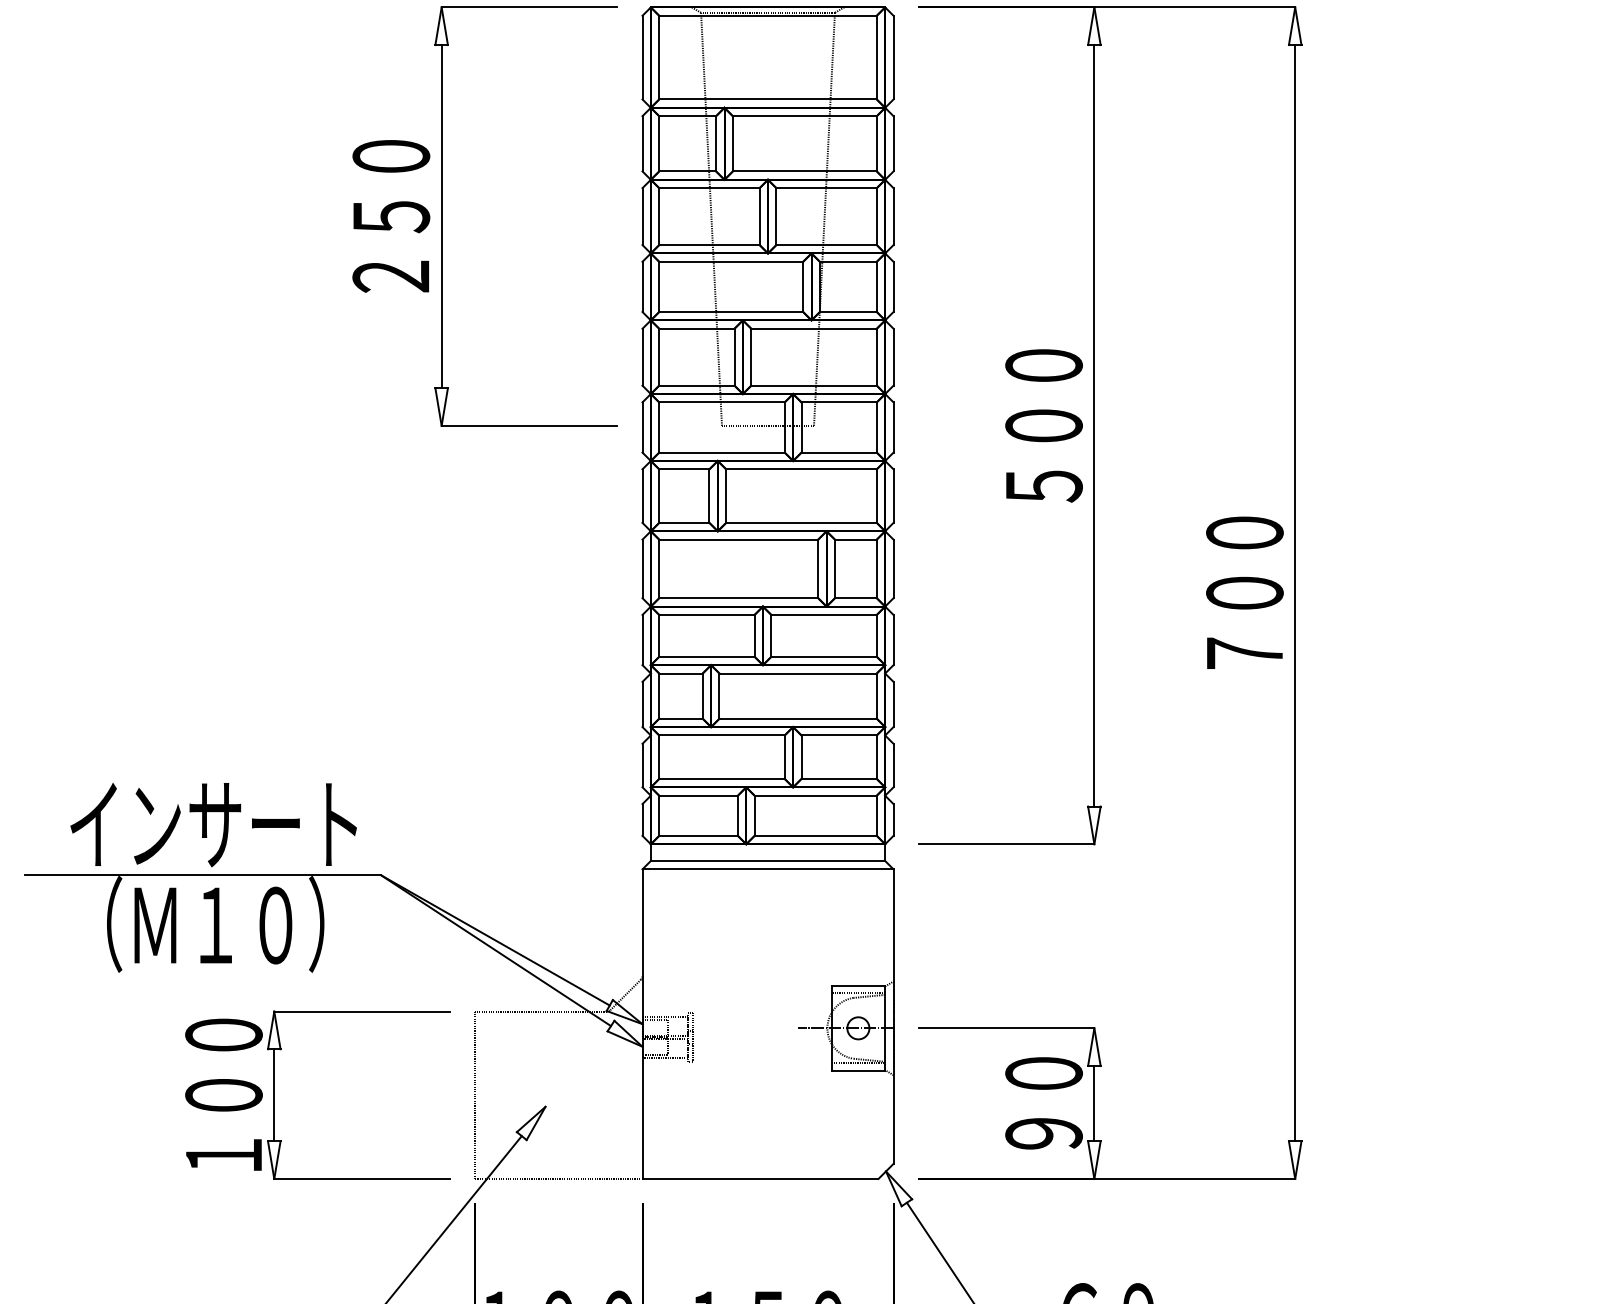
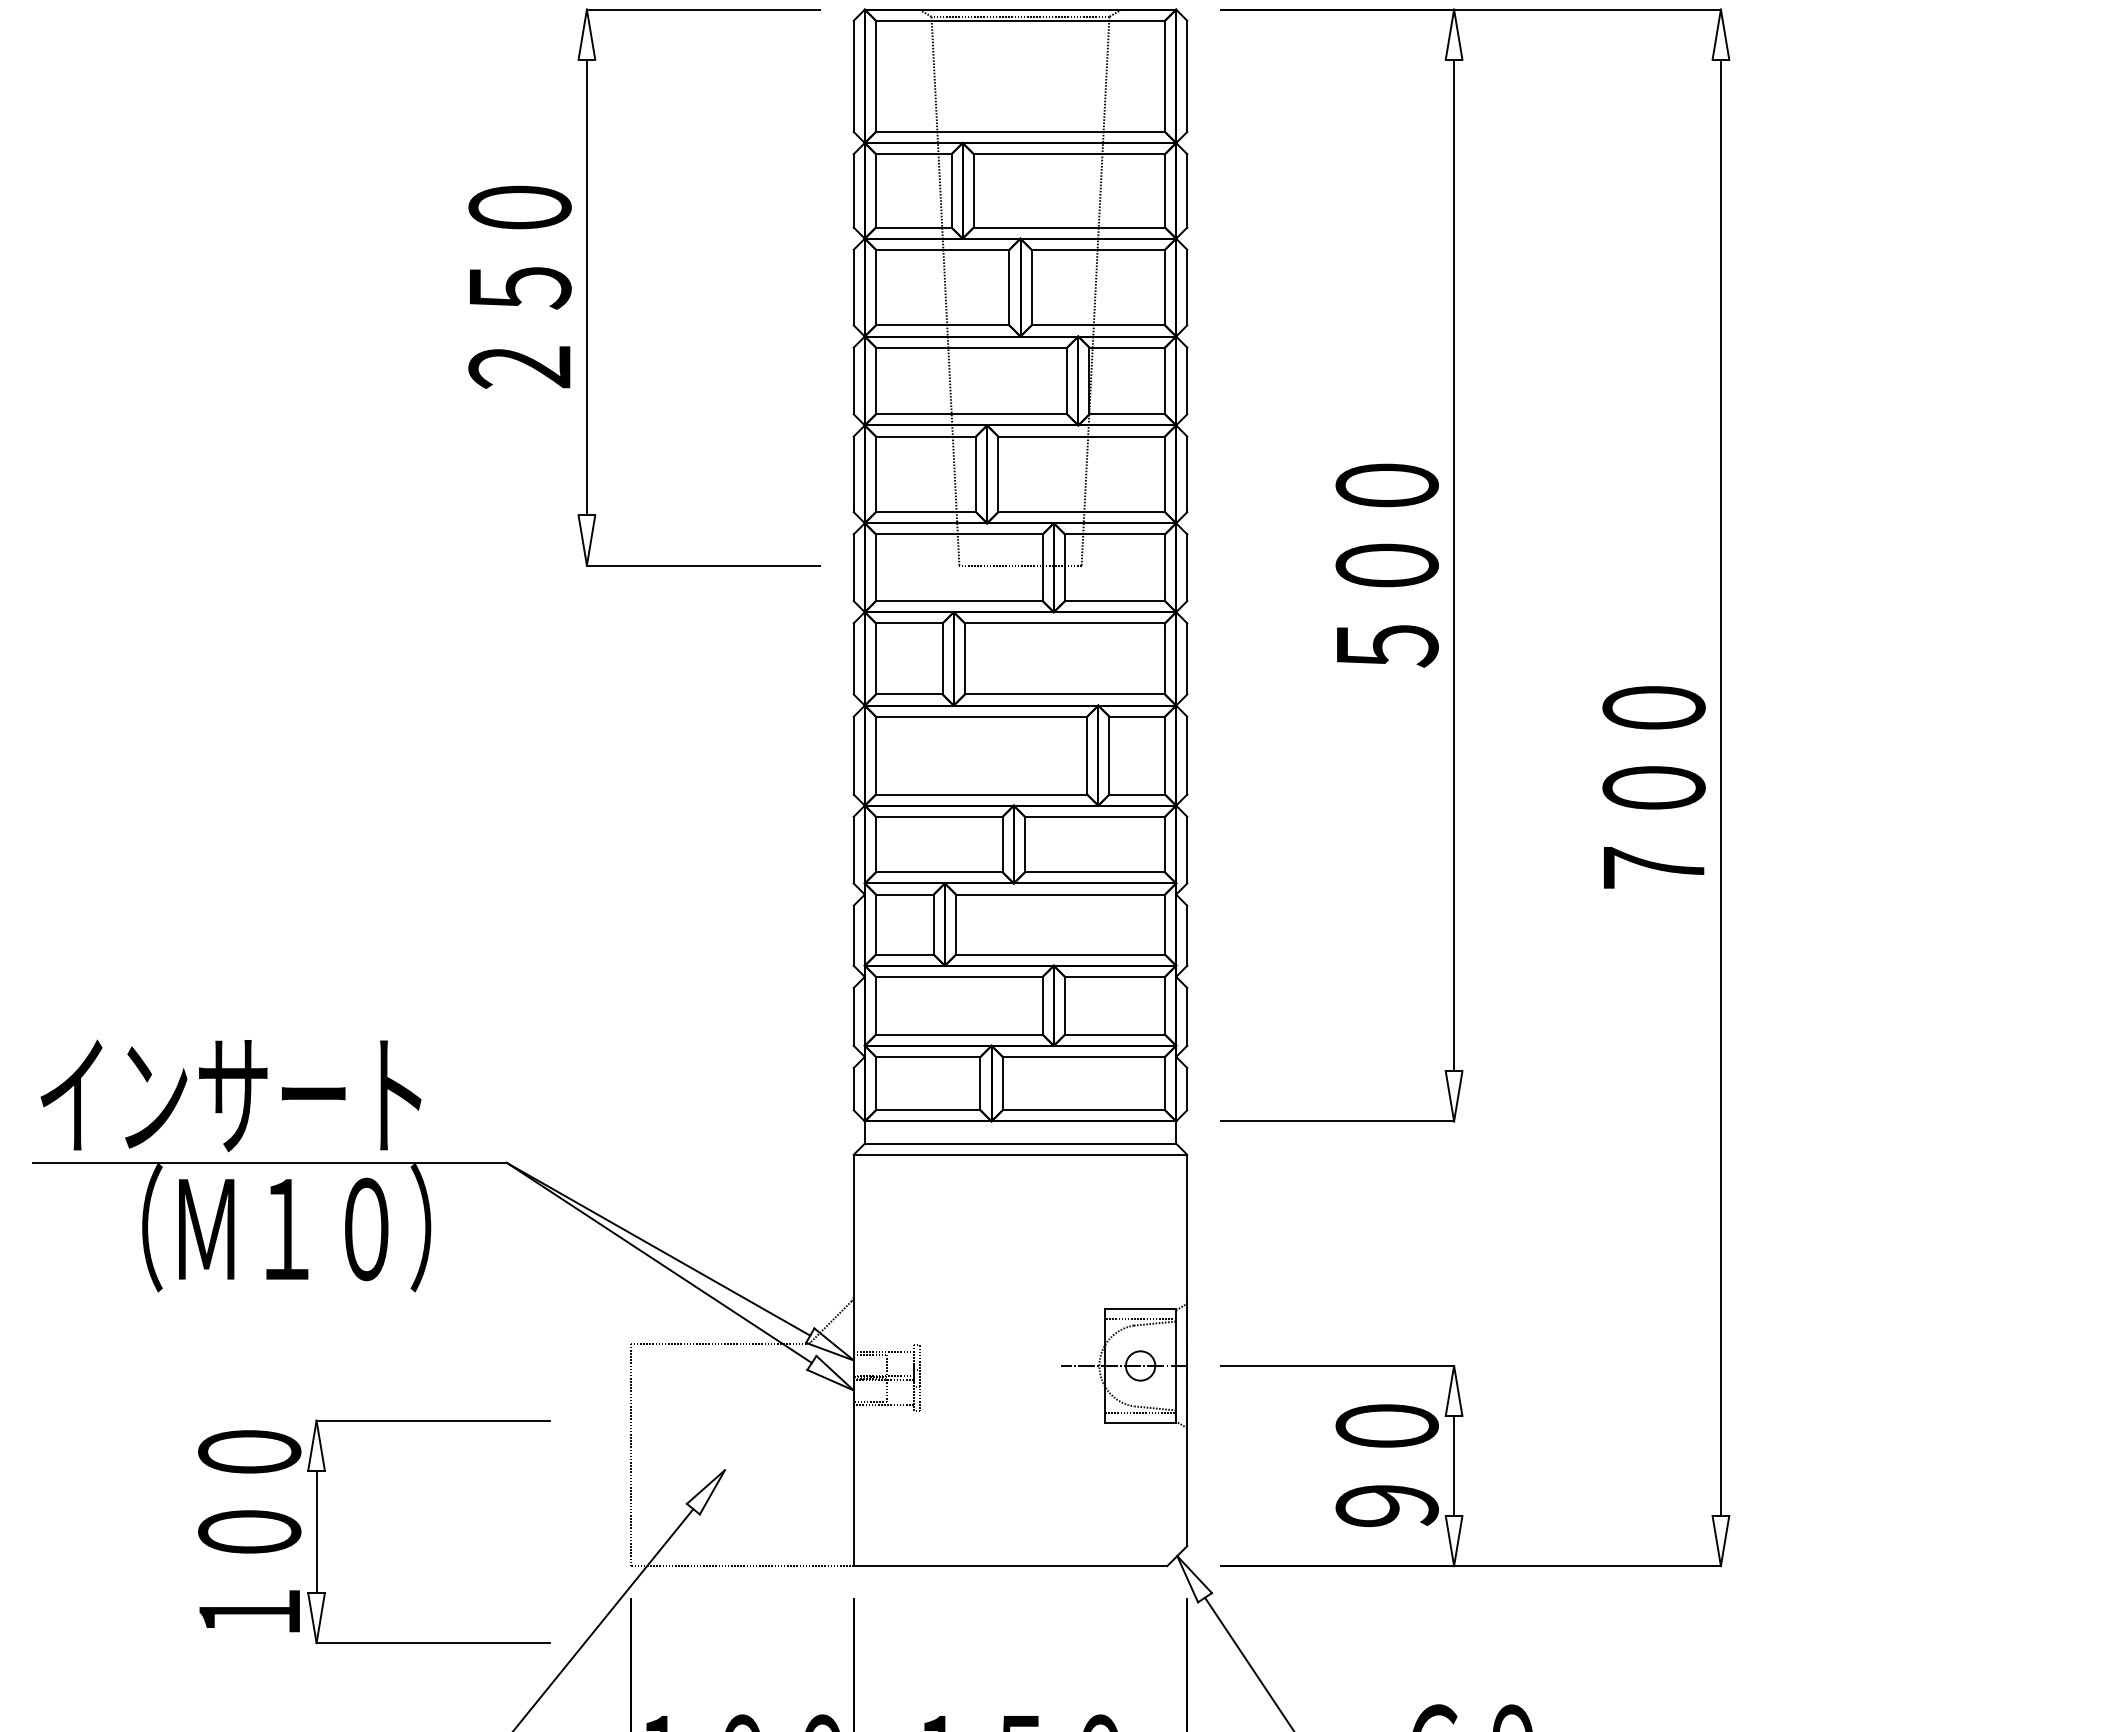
text: (213, 824) -> (230, 1095), moved
part: (274, 1094) -> (317, 1531), moved

